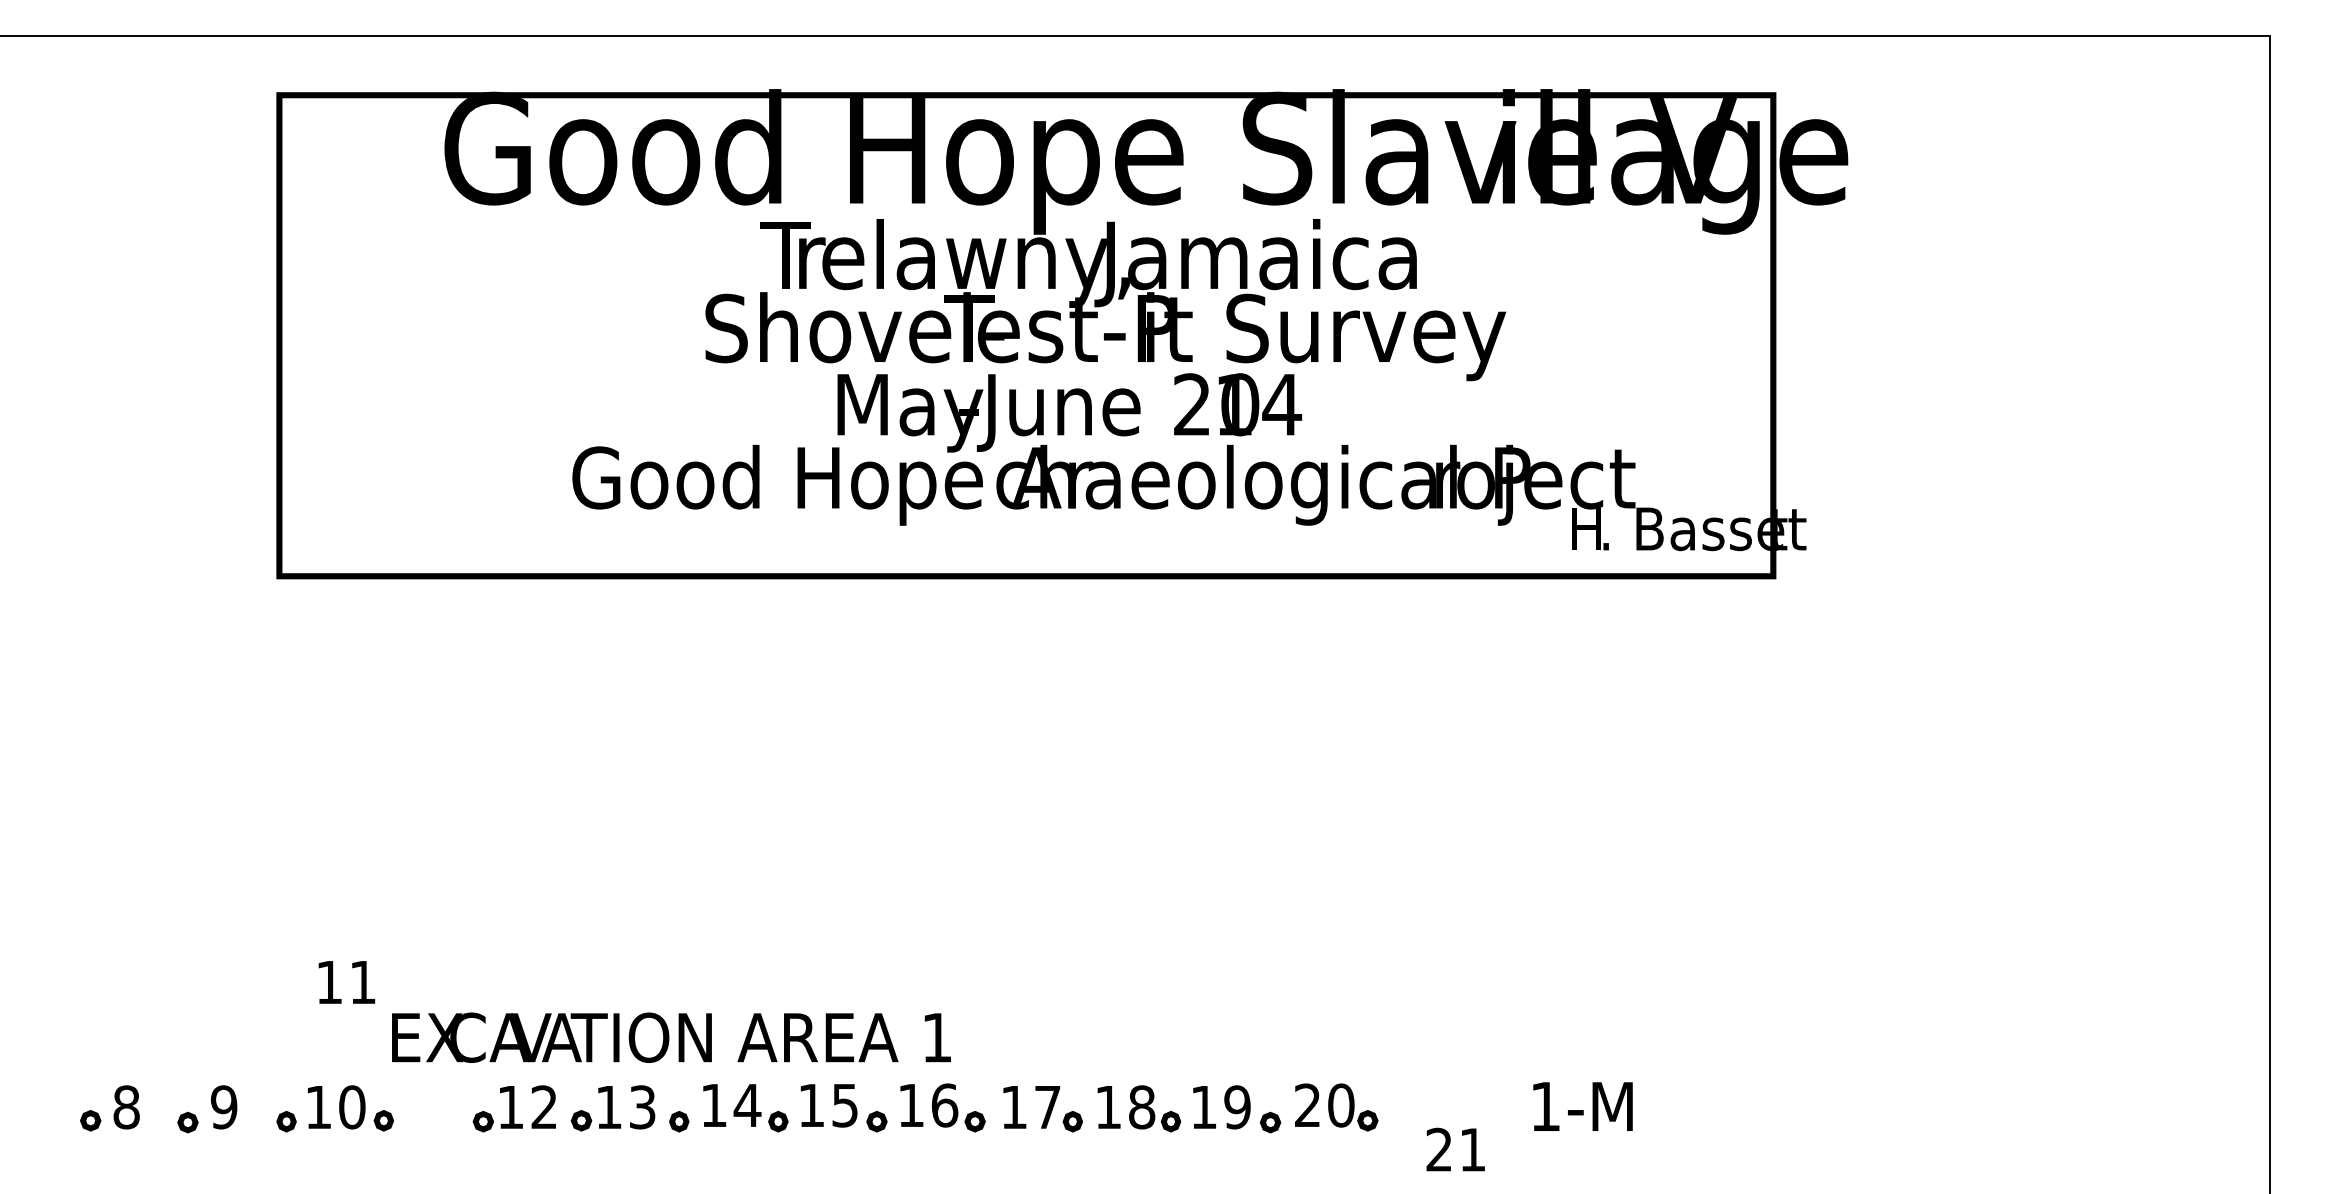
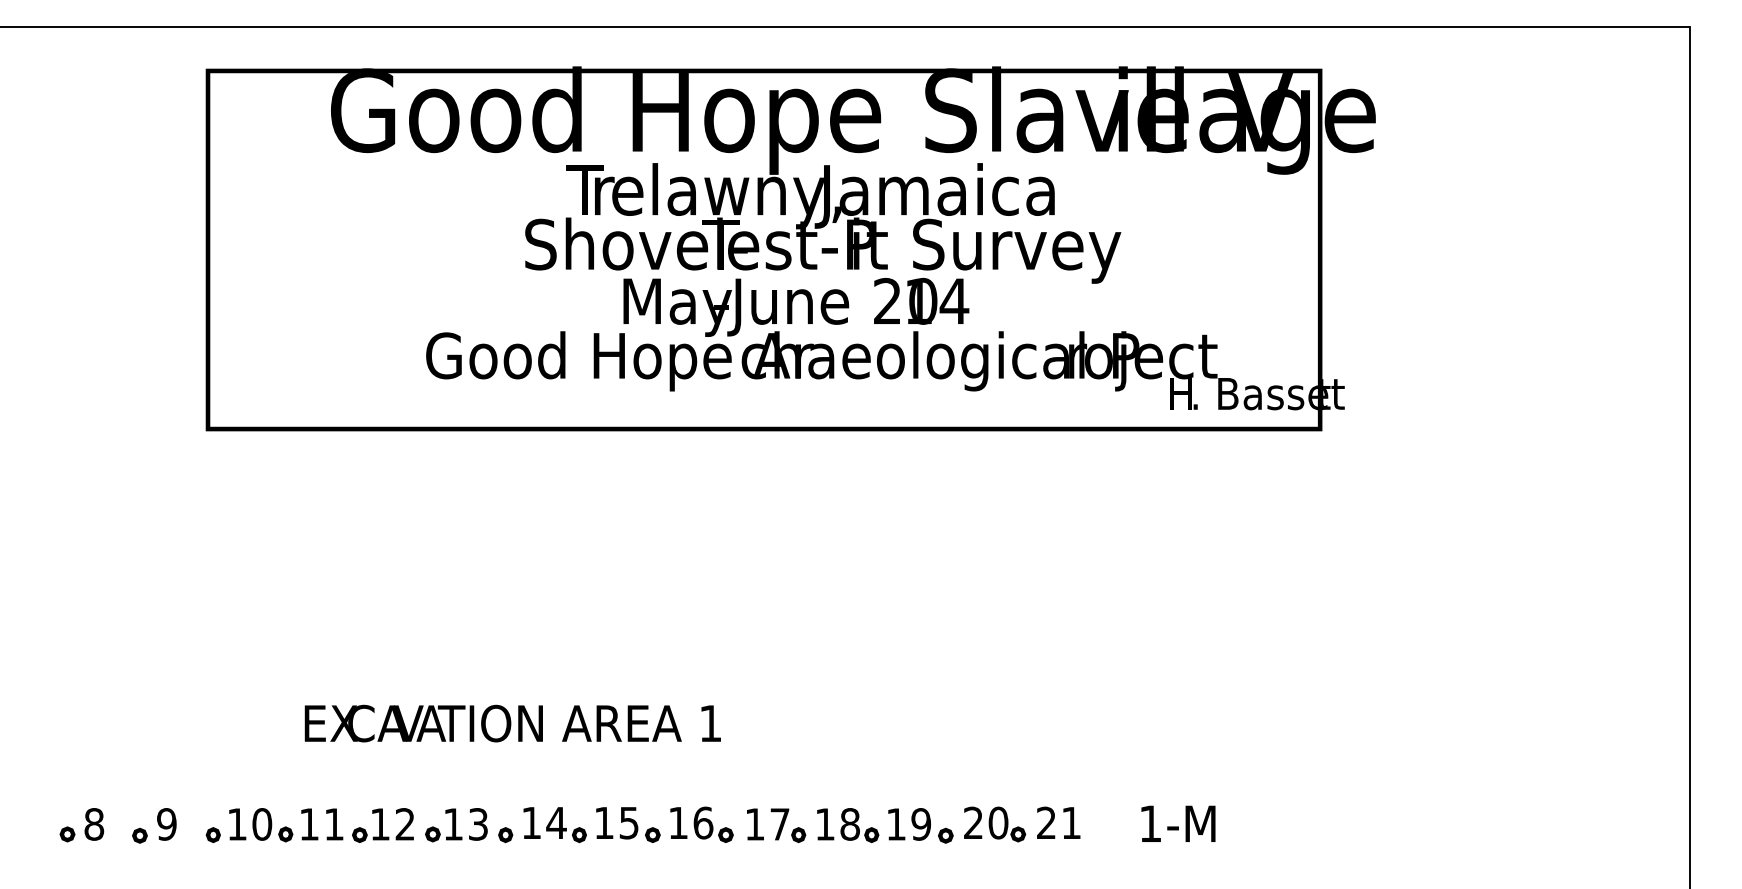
text: (347, 982) -> (322, 824), moved
text: (670, 1037) -> (512, 723), moved
text: (1455, 1149) -> (1058, 822), moved

